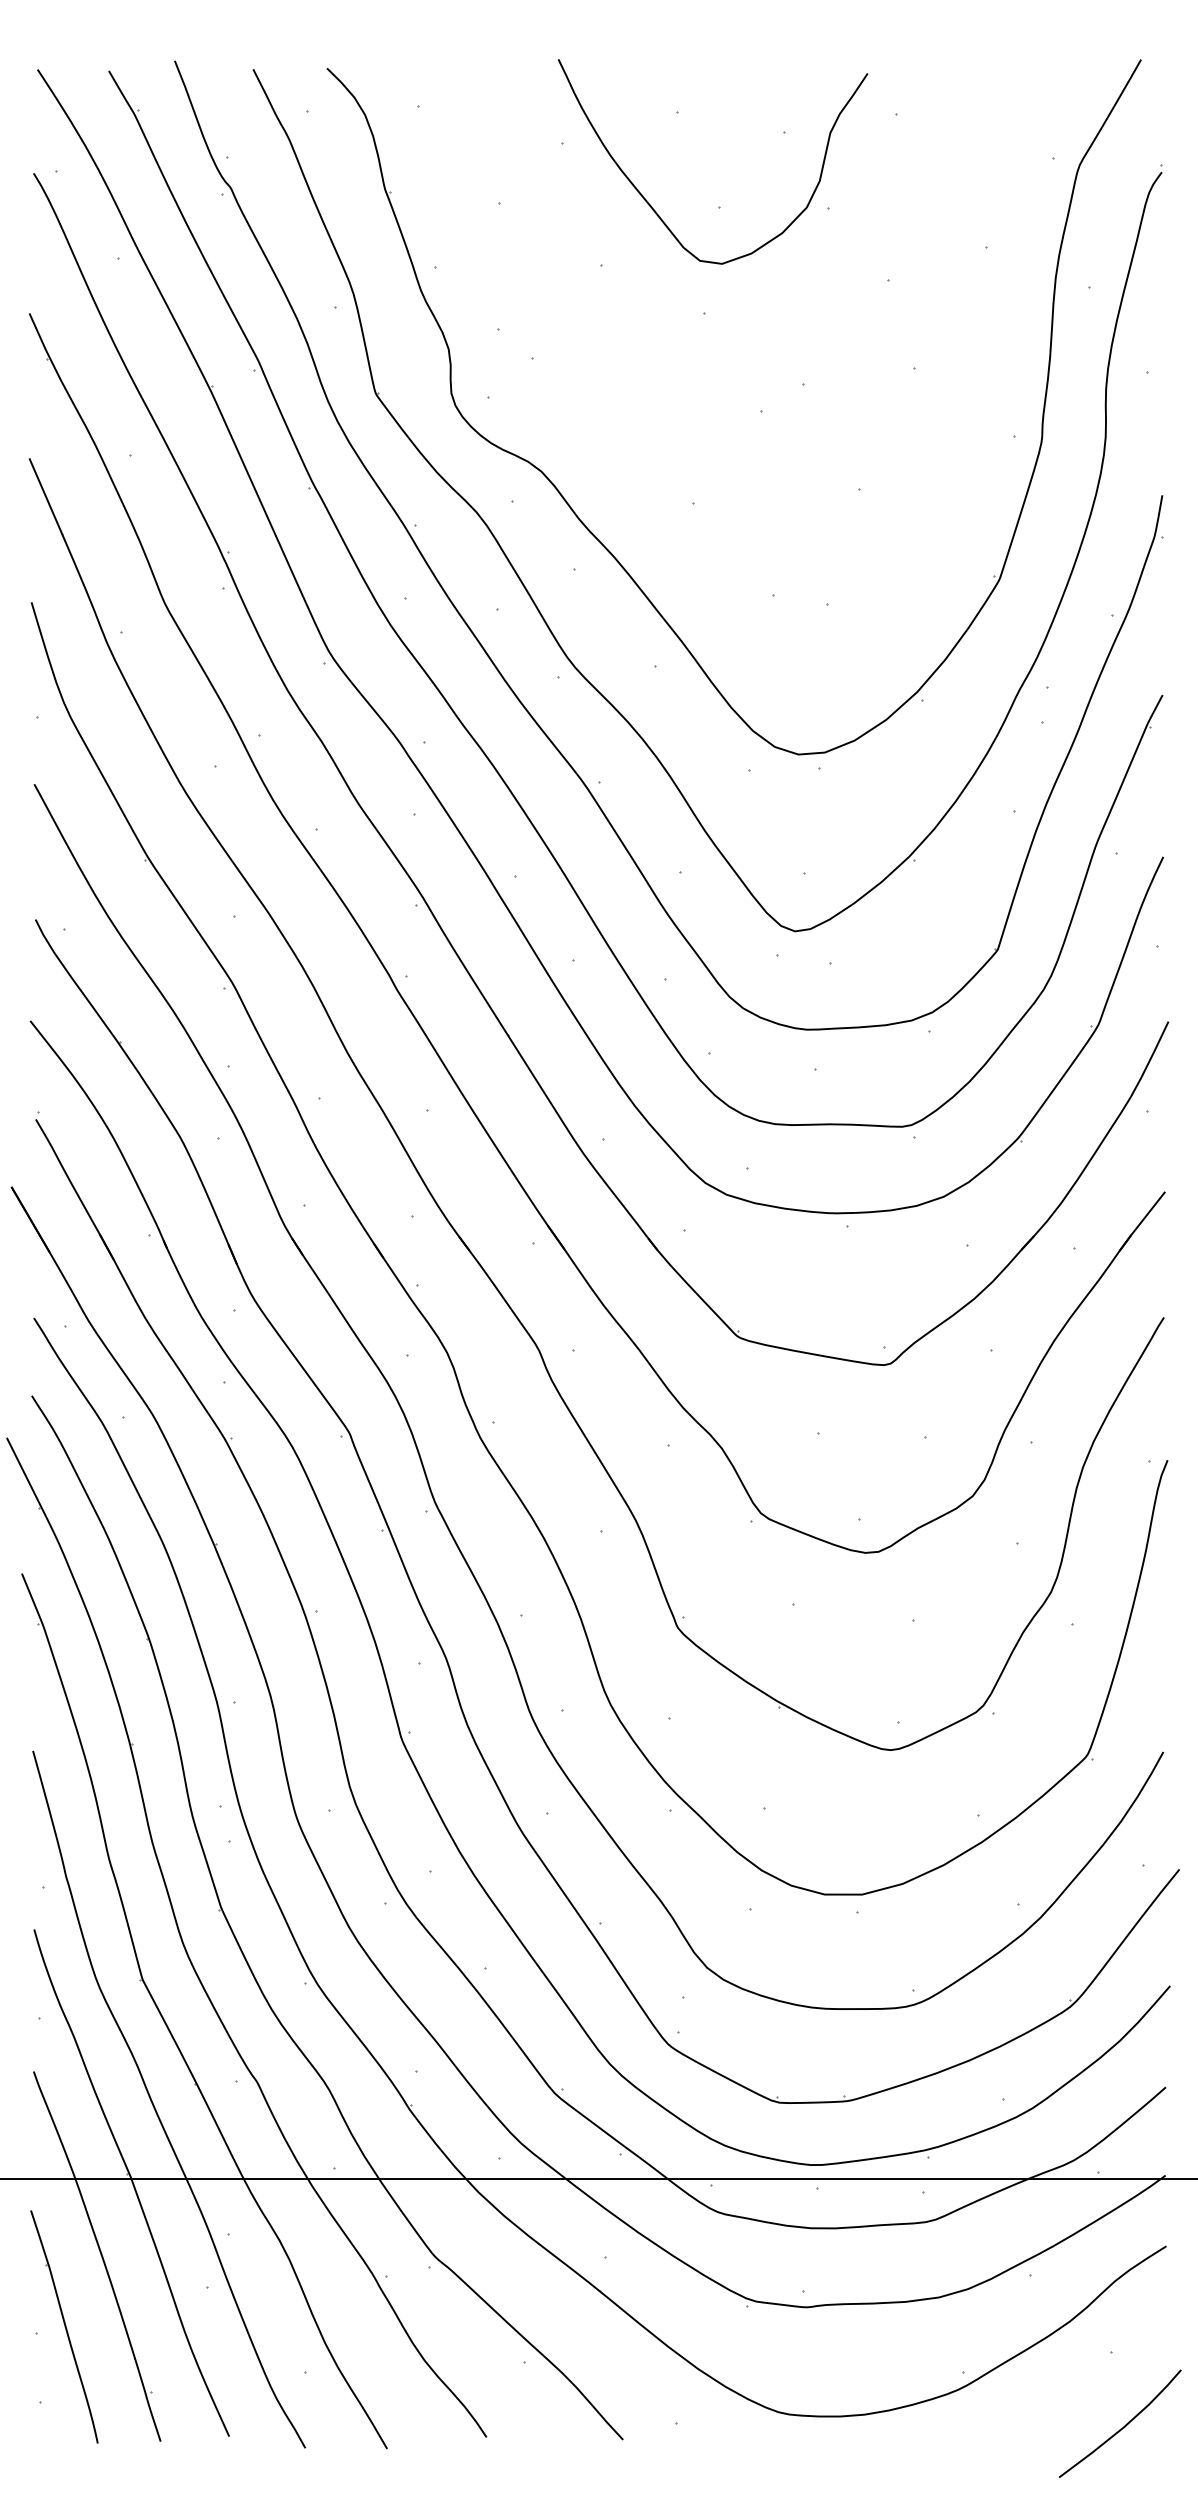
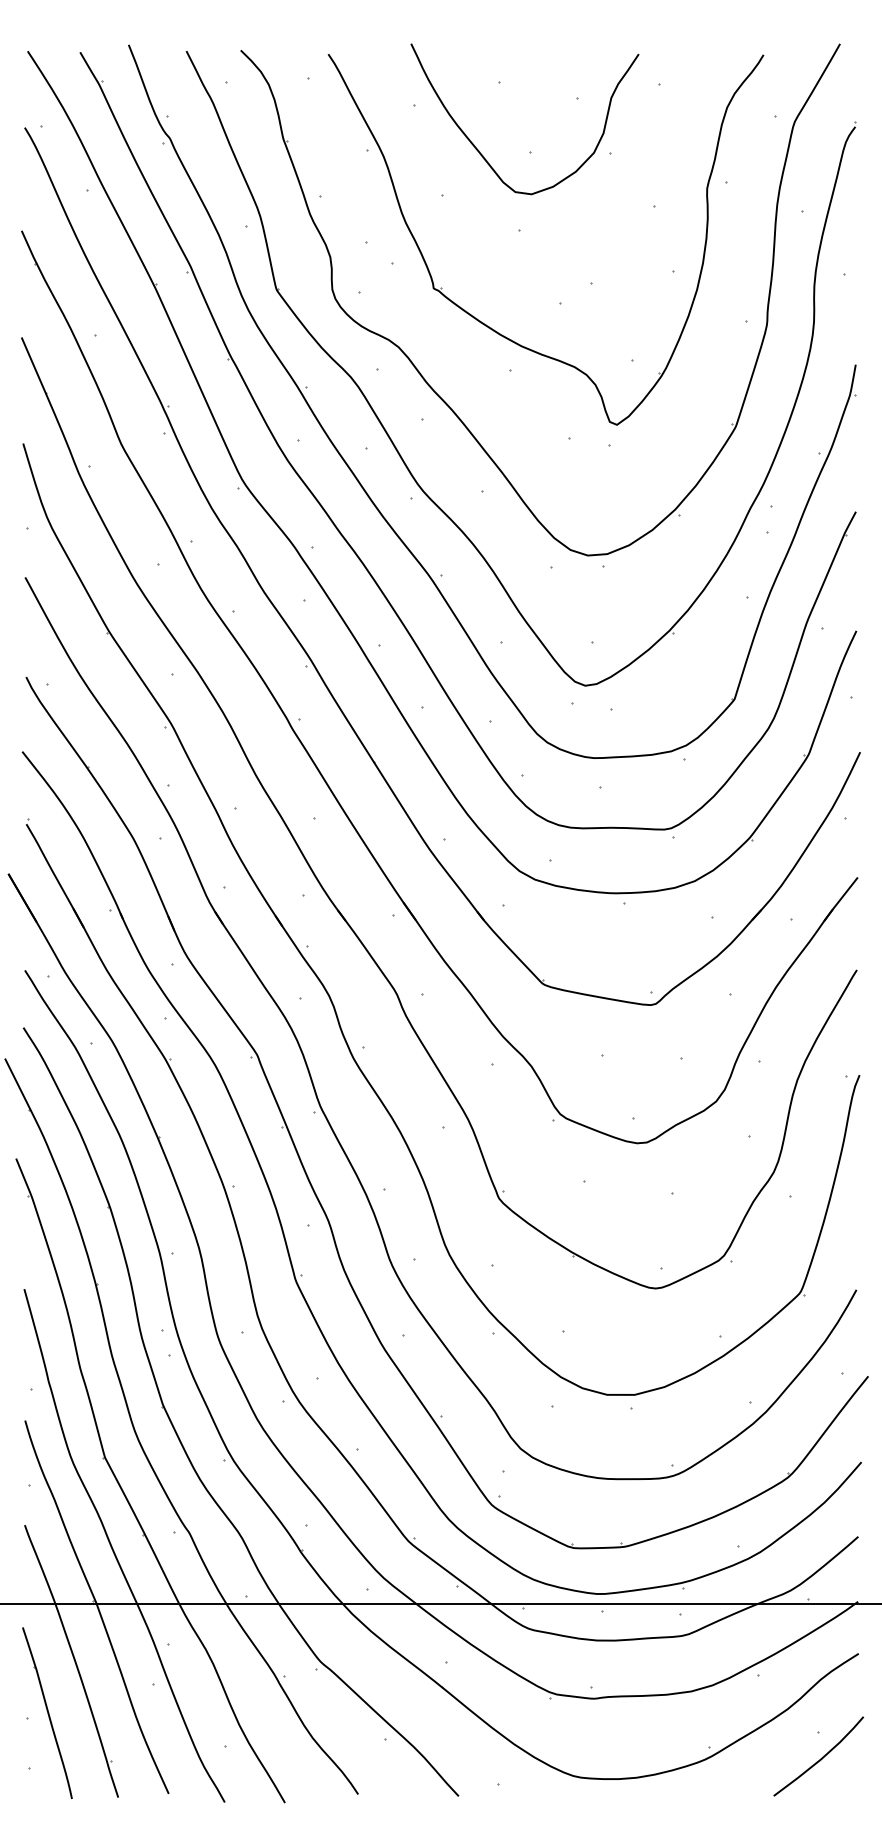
part: (667, 444) -> (491, 327), added
curve: (1122, 2426) -> (820, 1758), moved

